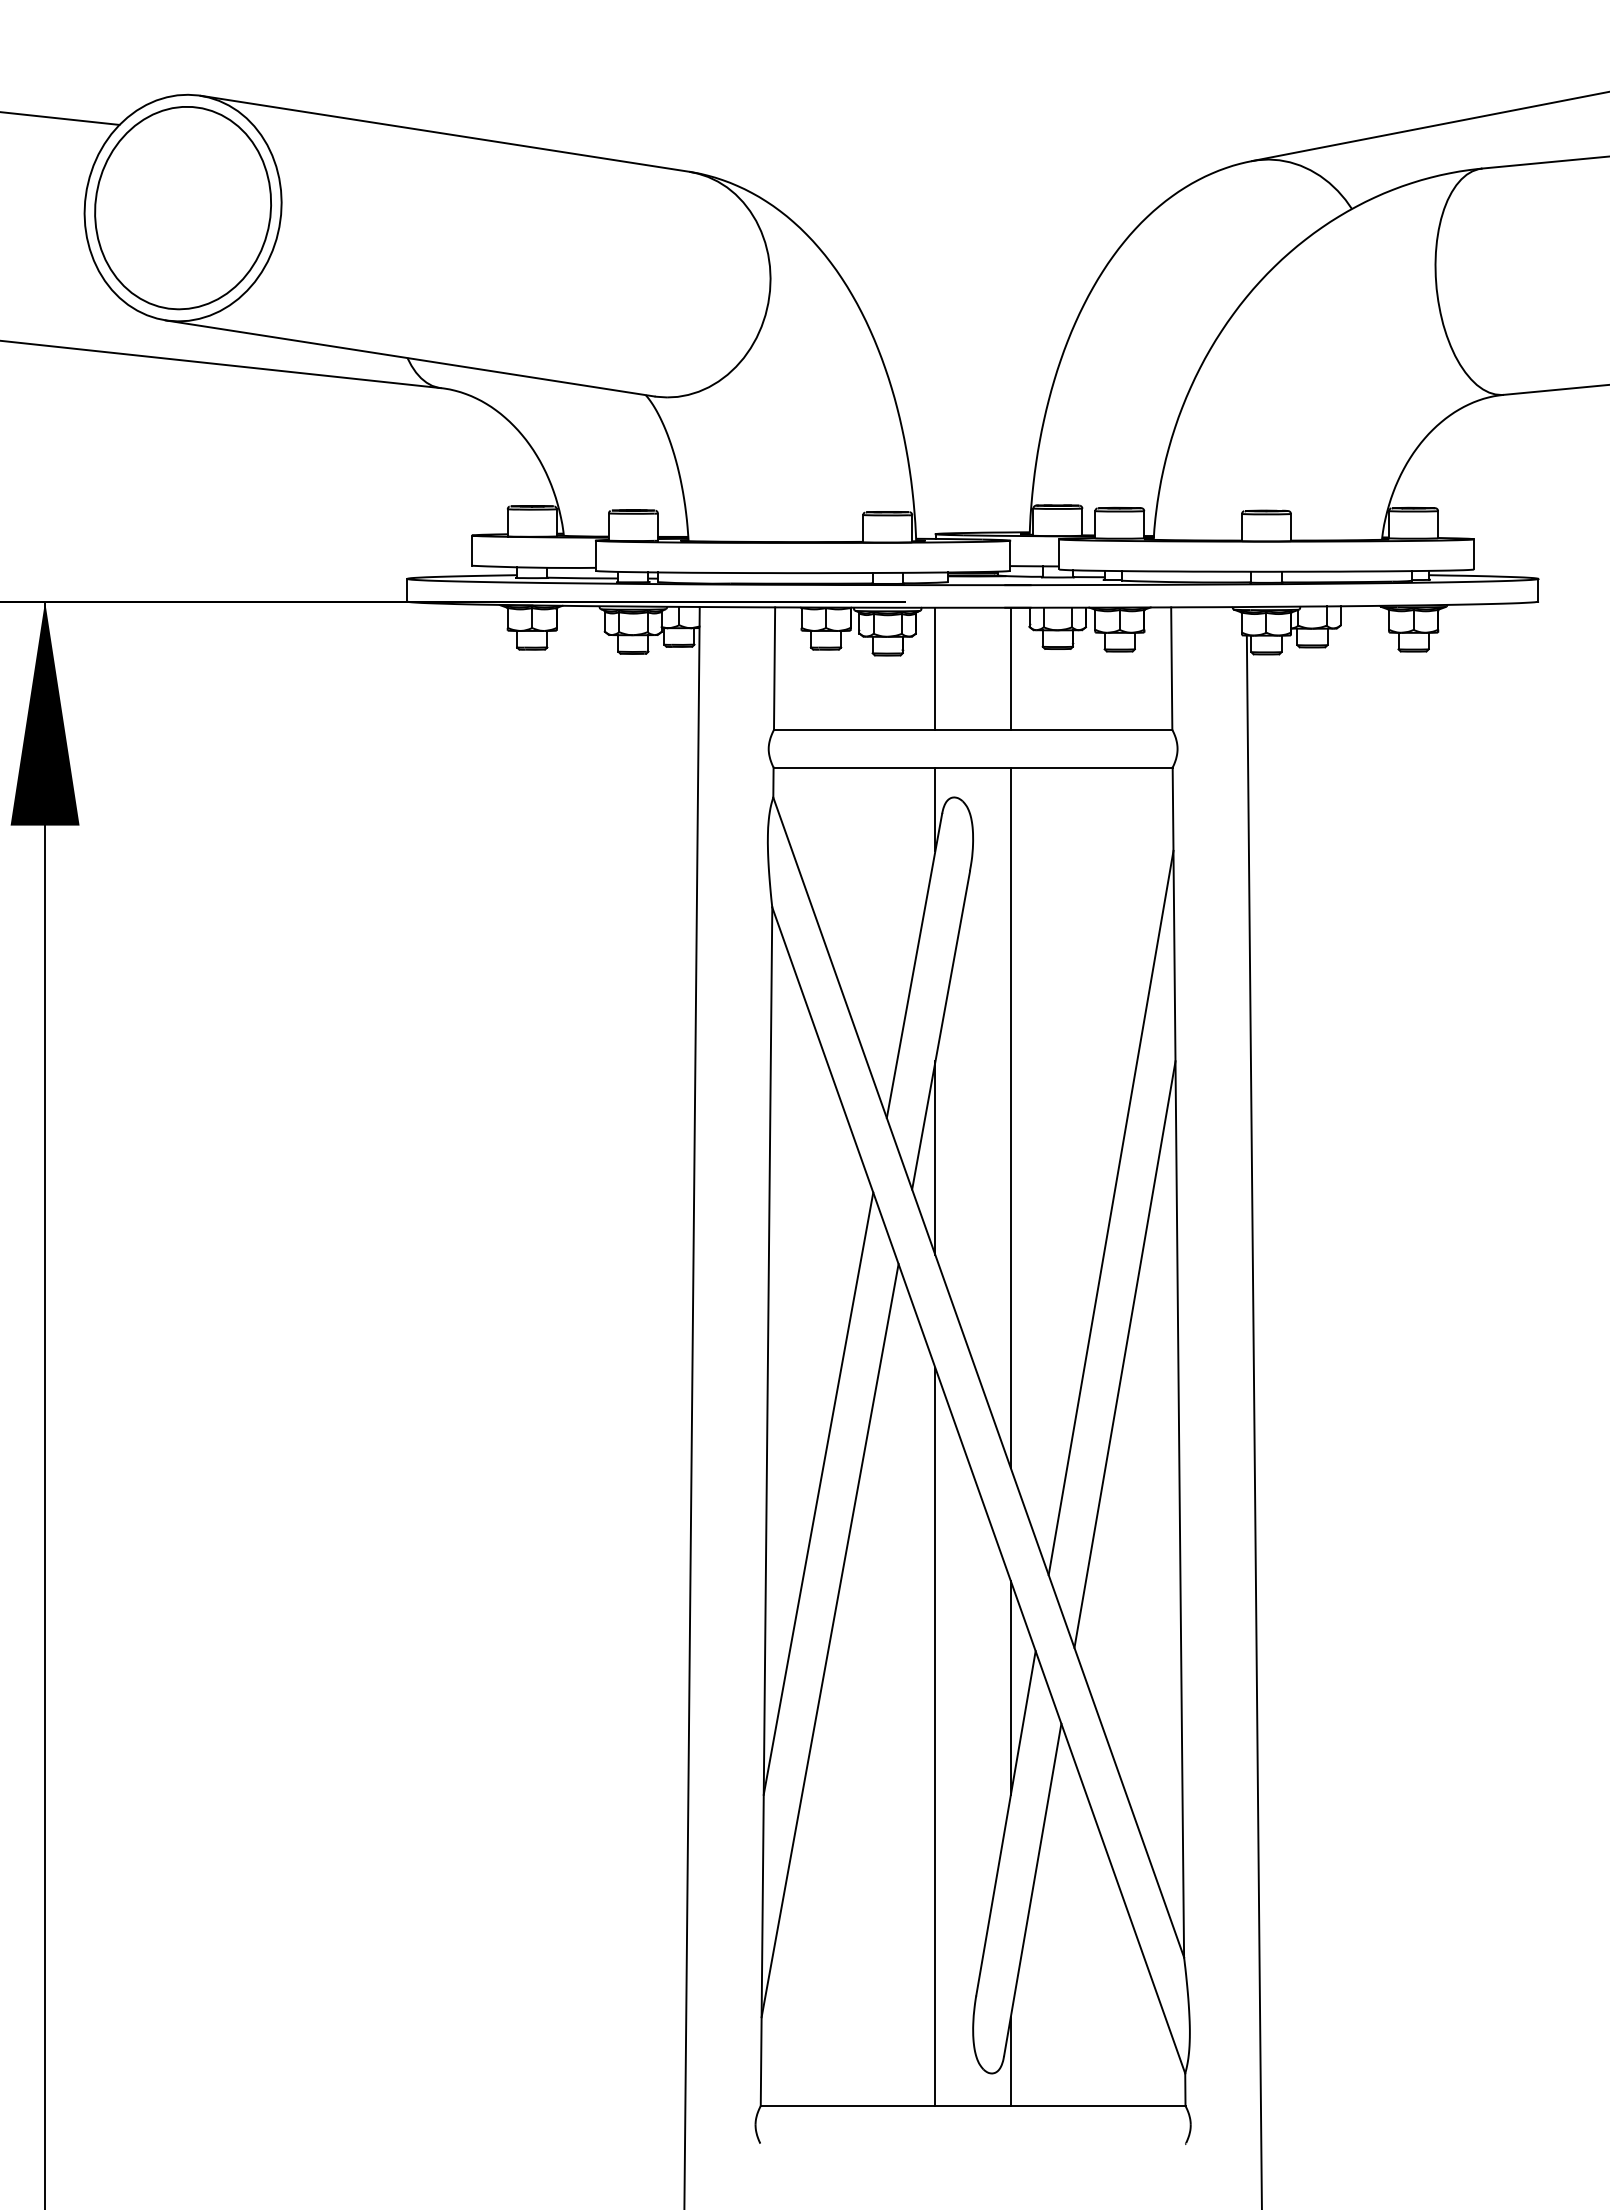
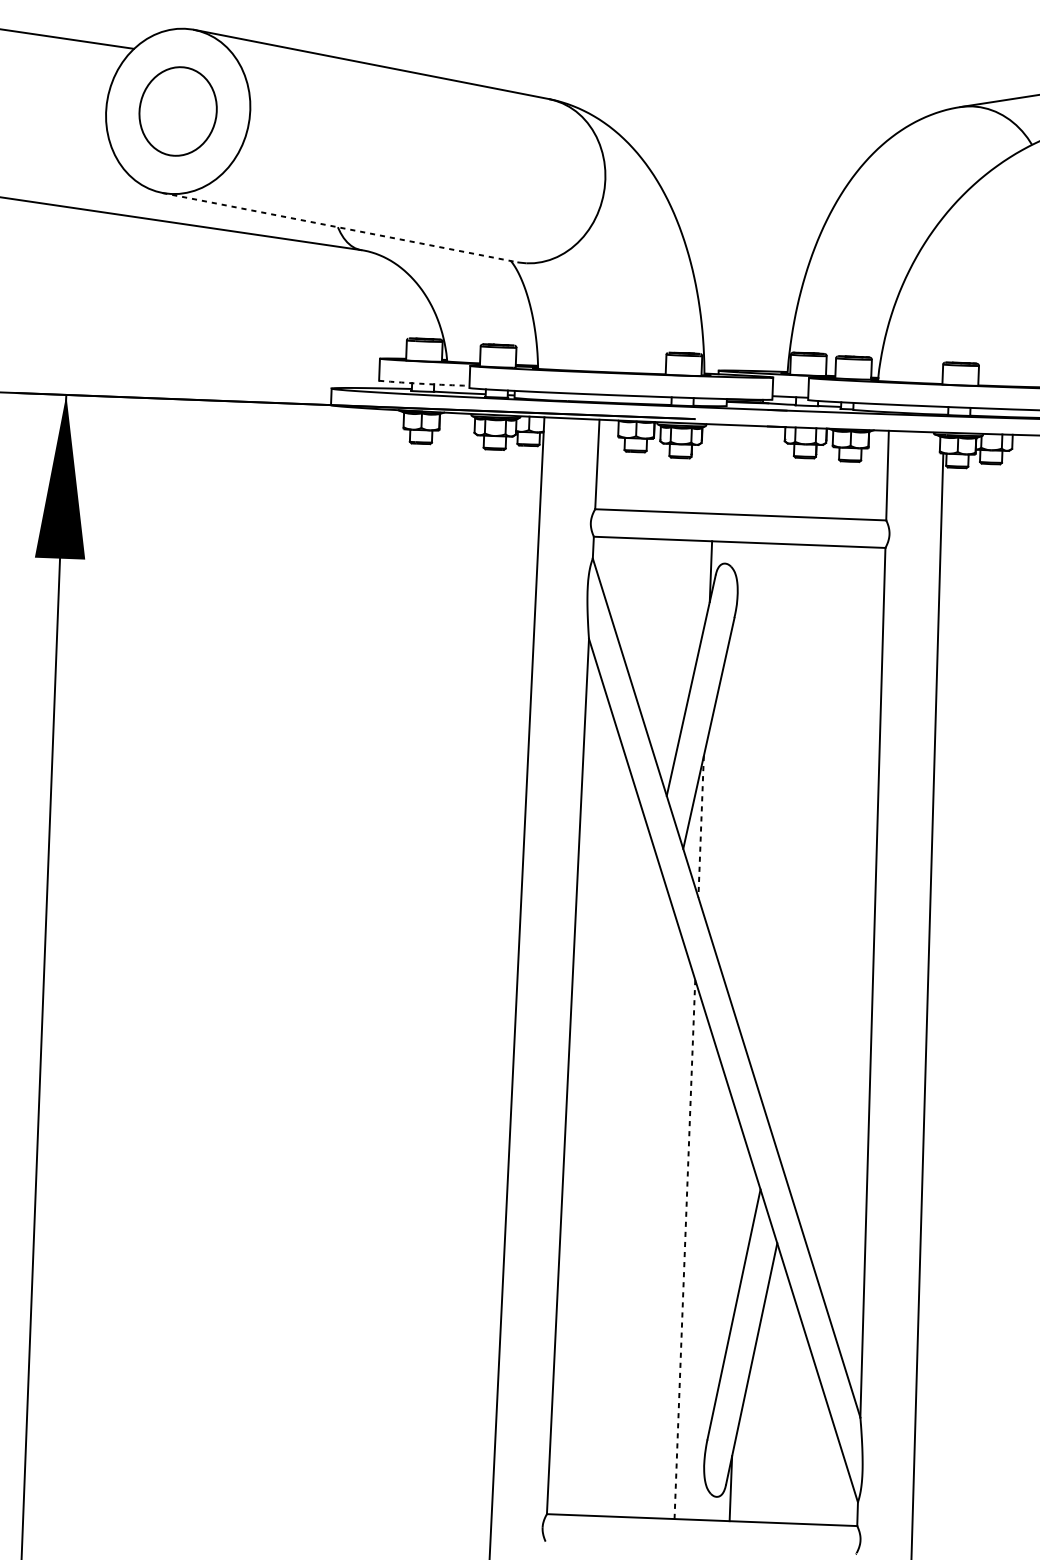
part: (182, 208) -> (177, 111), size x0.6
line: (410, 358) -> (340, 227), solid -> dashed
arc: (533, 567) -> (424, 383), solid -> dashed
line: (935, 668) -> (714, 468), removed
line: (1010, 668) -> (769, 470), removed
line: (1010, 1117) -> (757, 799), removed
line: (935, 1158) -> (701, 826), solid -> dashed
line: (1110, 1212) -> (827, 871), removed
line: (1124, 1354) -> (833, 975), removed
line: (818, 1493) -> (606, 1068), removed
line: (829, 1640) -> (610, 1176), removed
line: (1010, 1687) -> (741, 1215), removed
line: (935, 1737) -> (684, 1249), solid -> dashed

